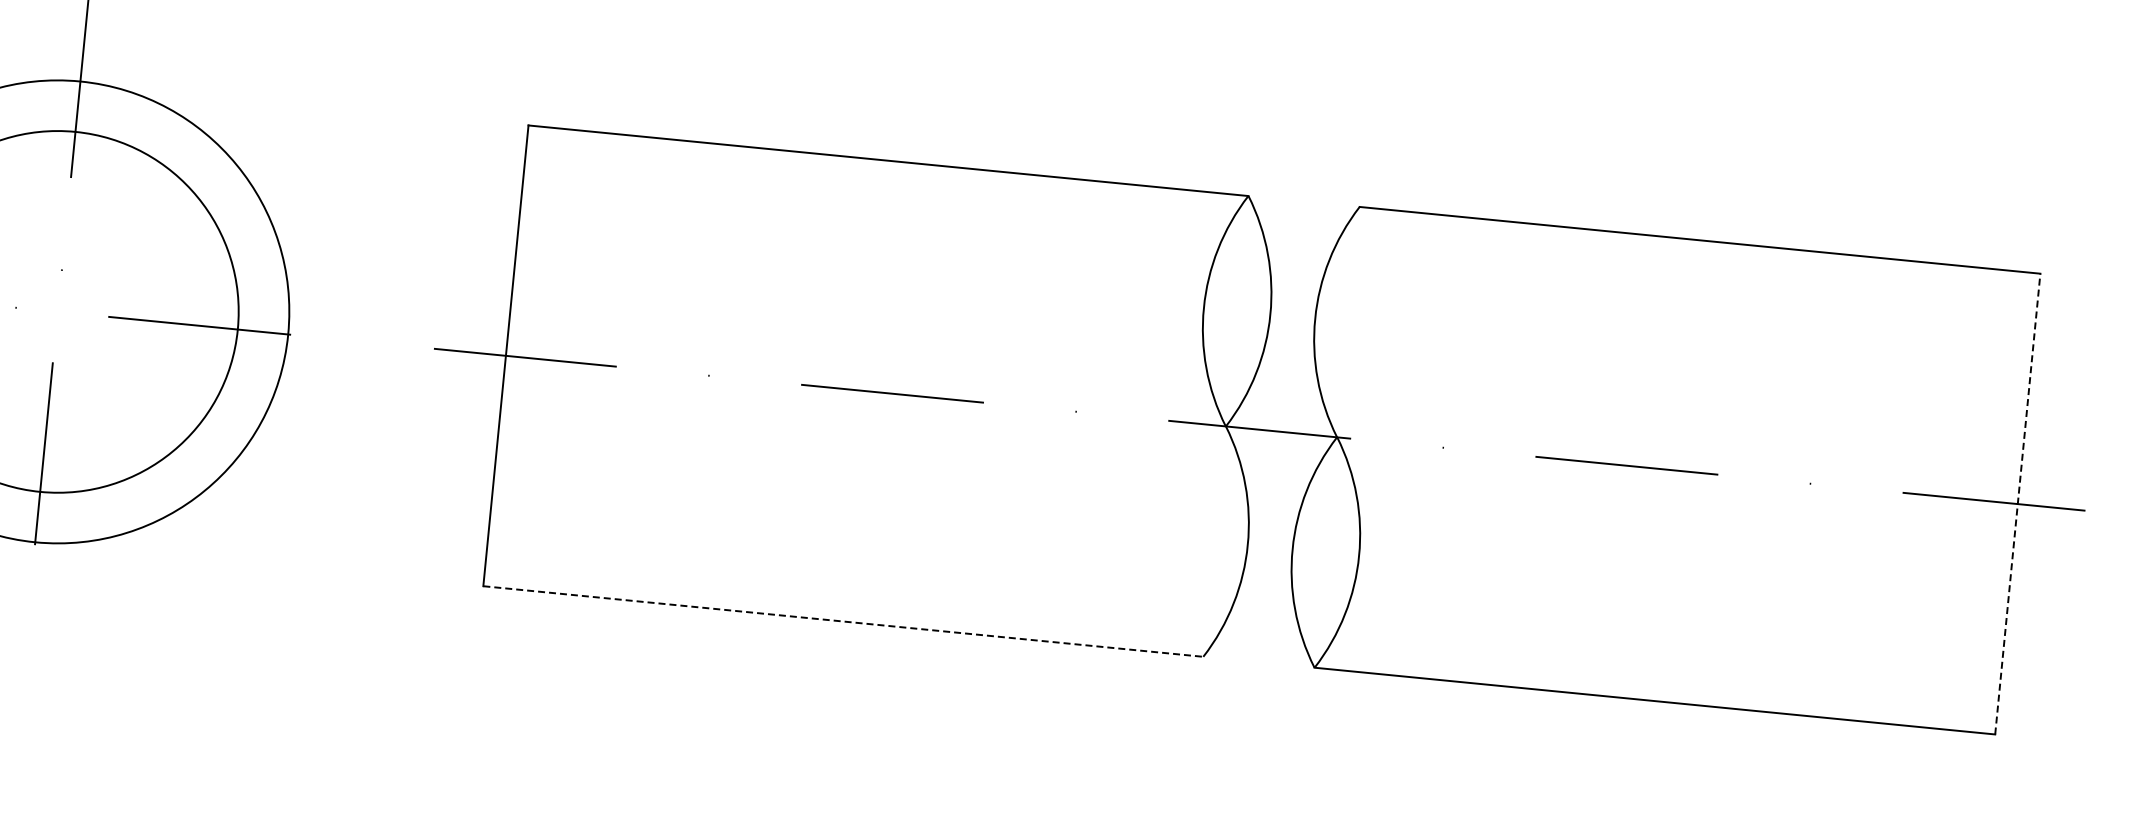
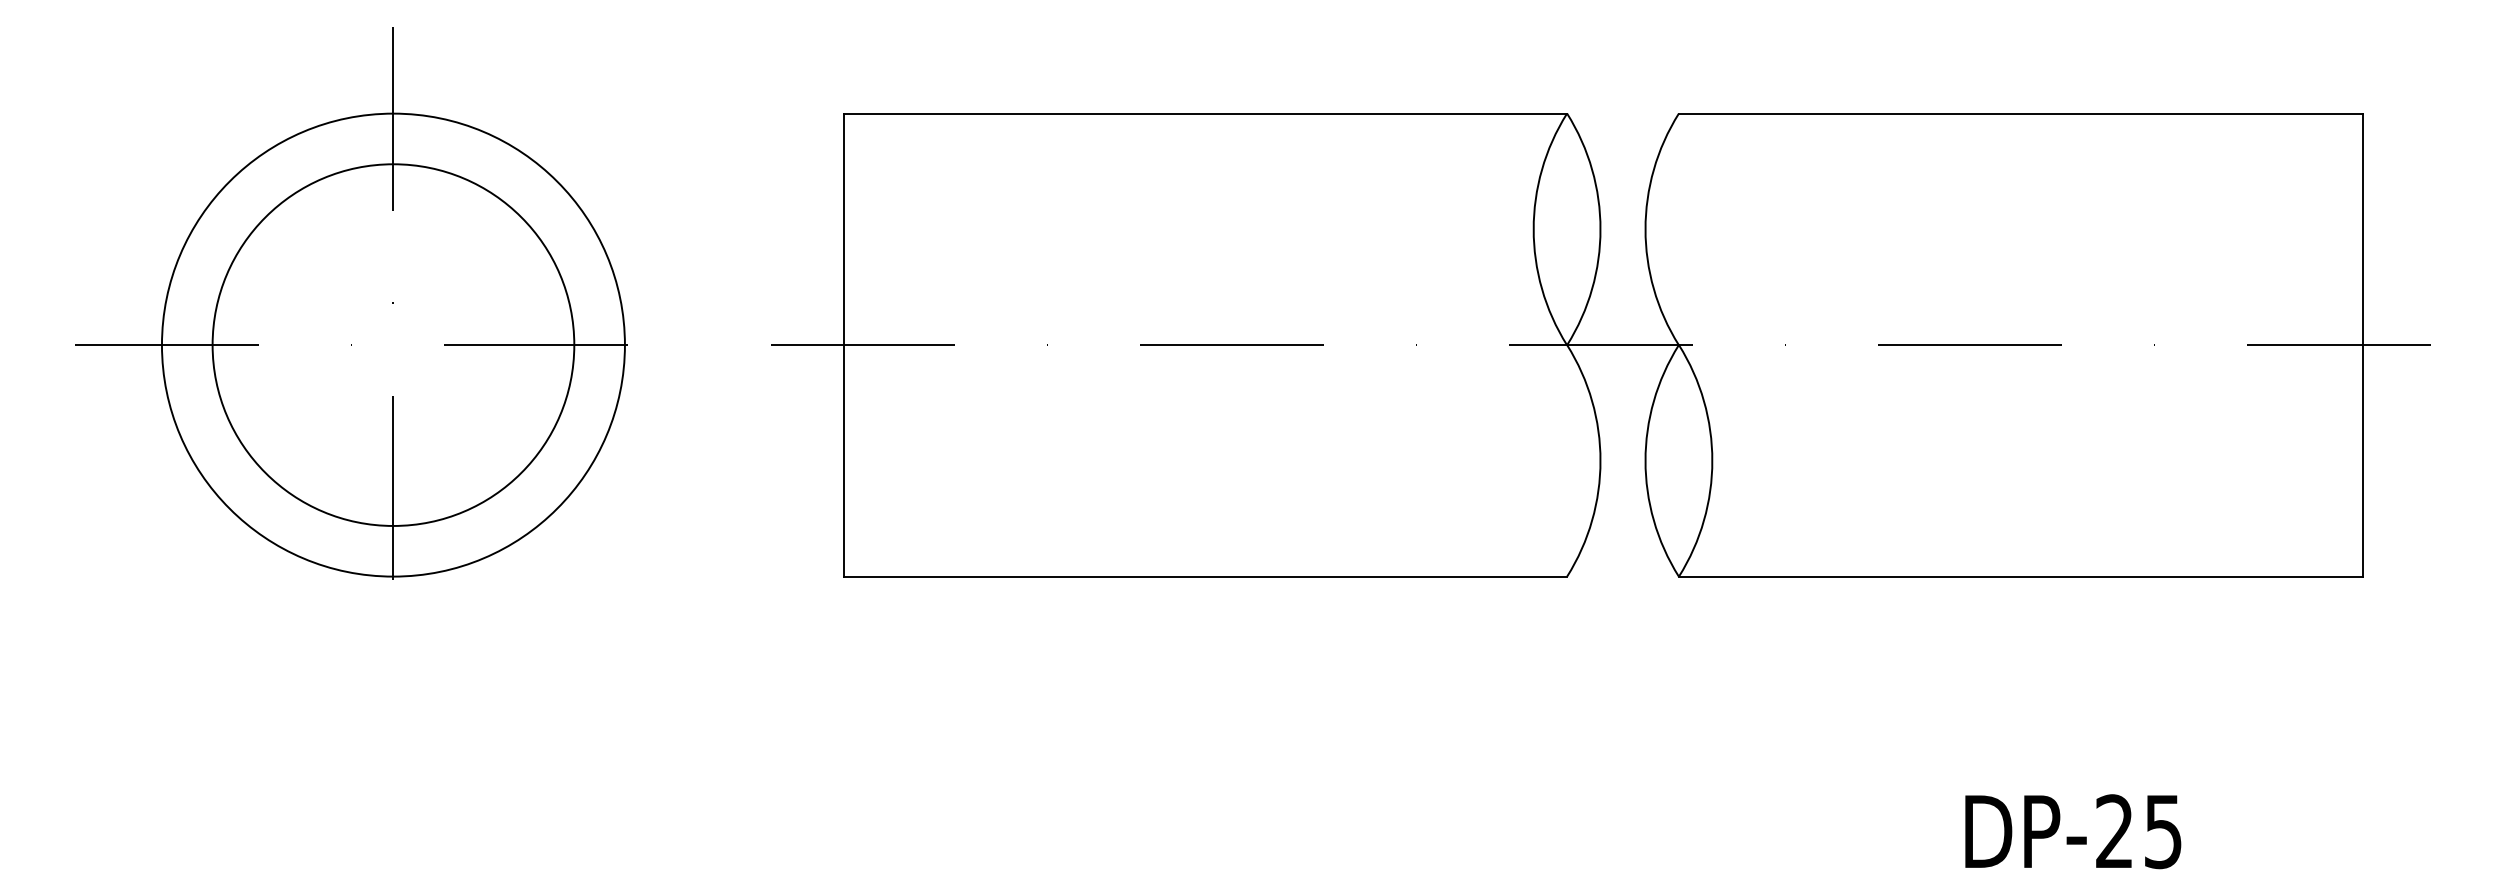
line: (2017, 503) -> (2362, 344), dashed -> solid
line: (843, 621) -> (1205, 576), dashed -> solid

